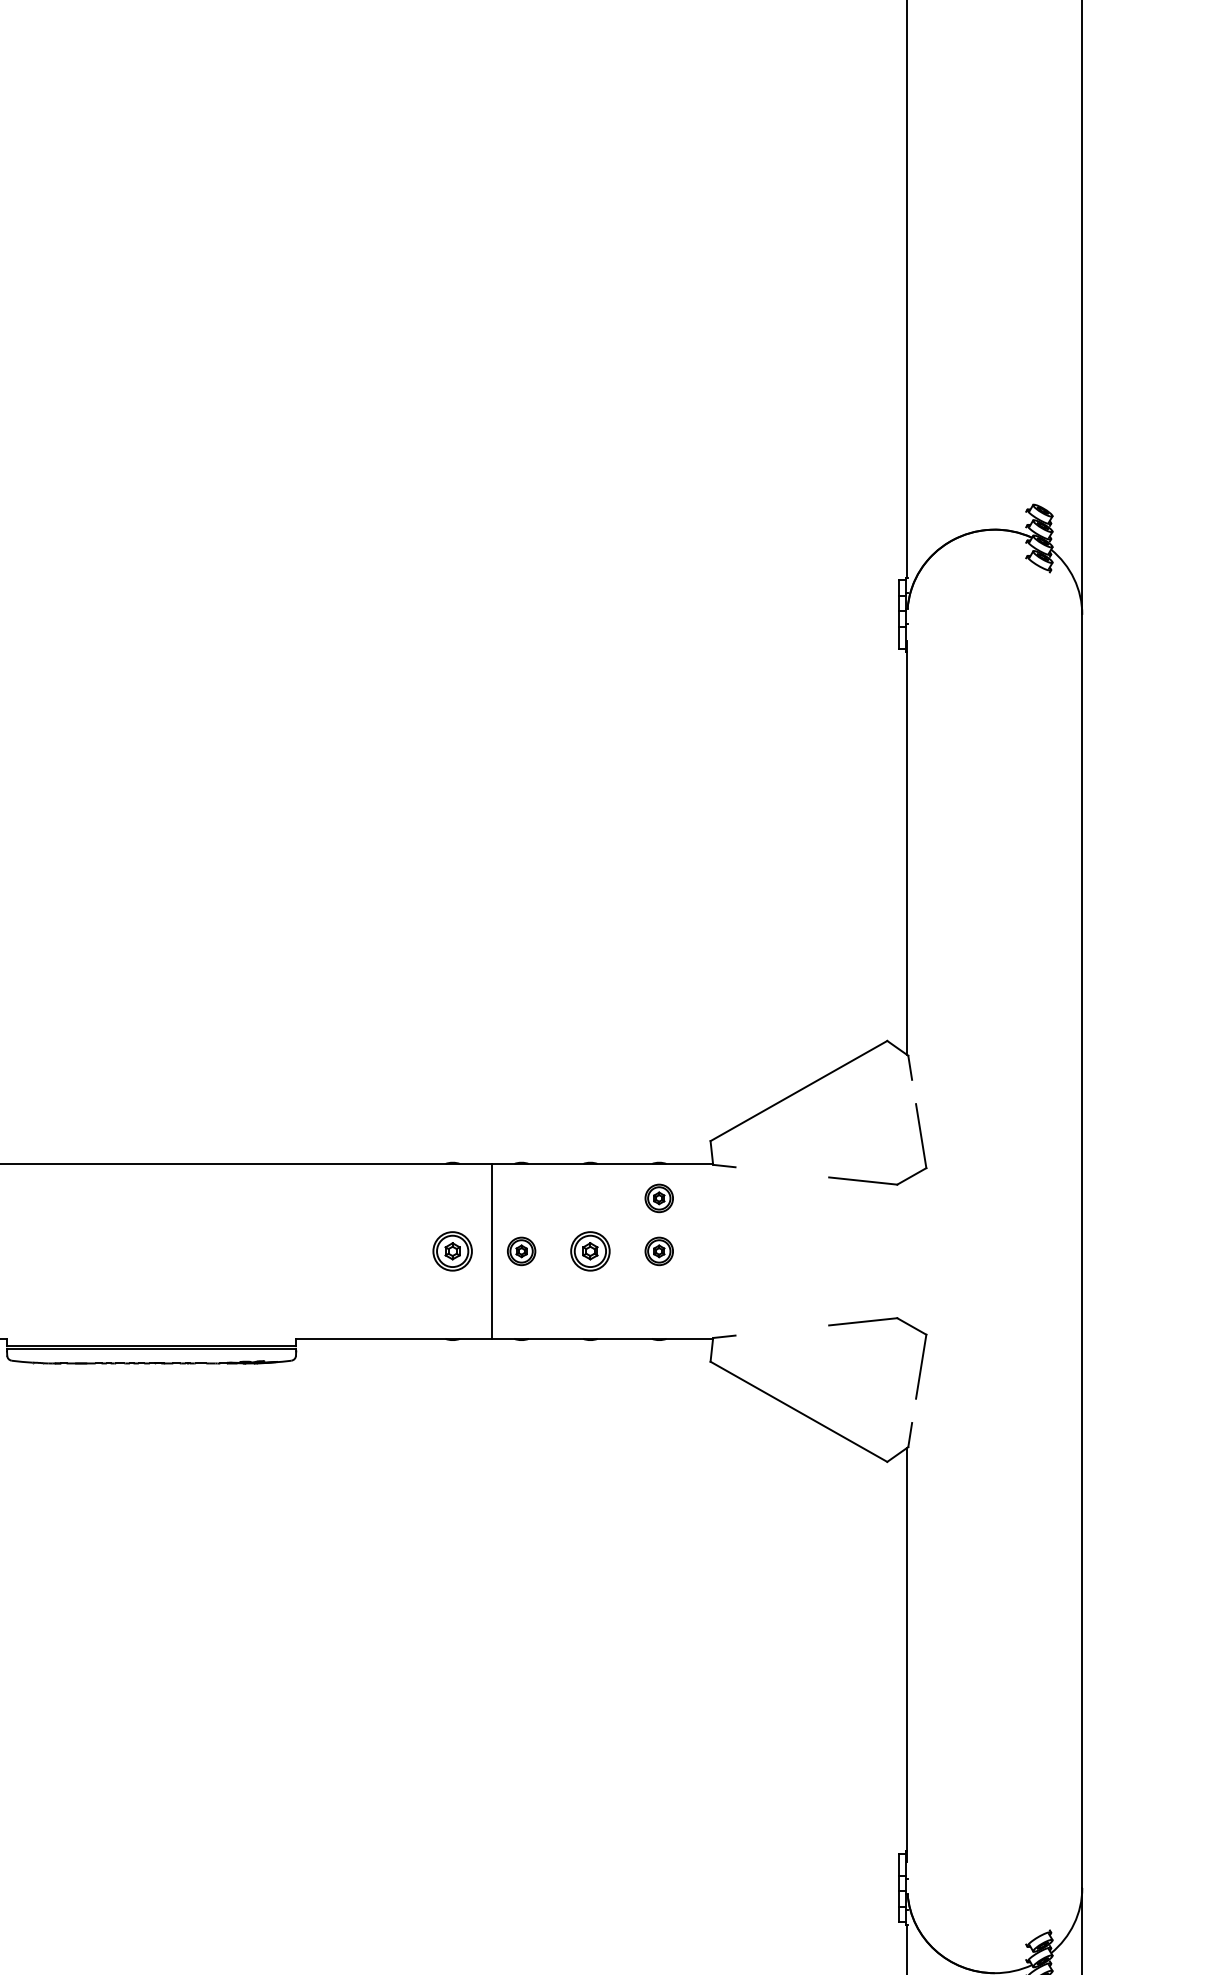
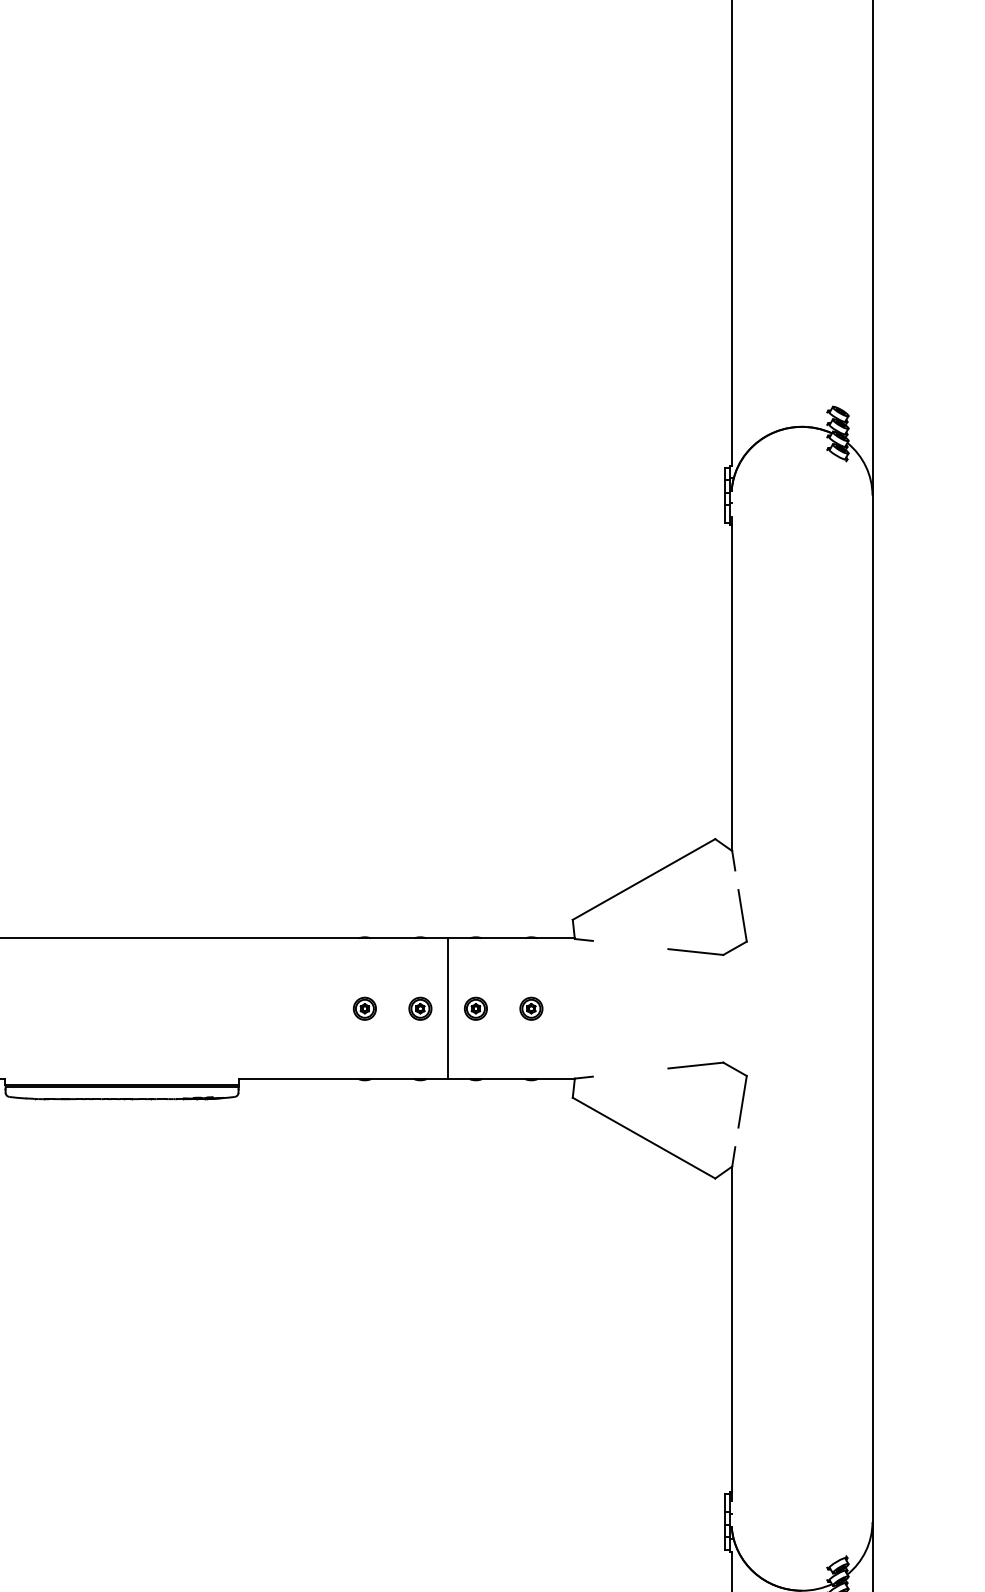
part: (658, 1198) -> (530, 966), removed
part: (452, 1251) -> (364, 1008), size x0.71
line: (492, 1251) -> (448, 1008), moved
part: (590, 1251) -> (475, 1008), size x0.71

